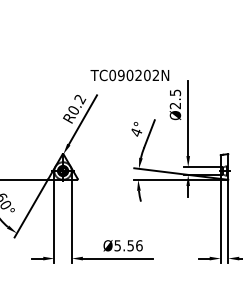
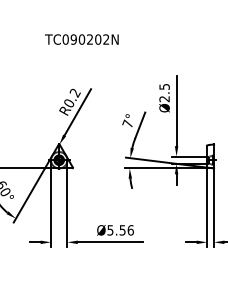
text: (129, 75) -> (81, 39), moved
text: (135, 131) -> (127, 123), 4° -> 7°

